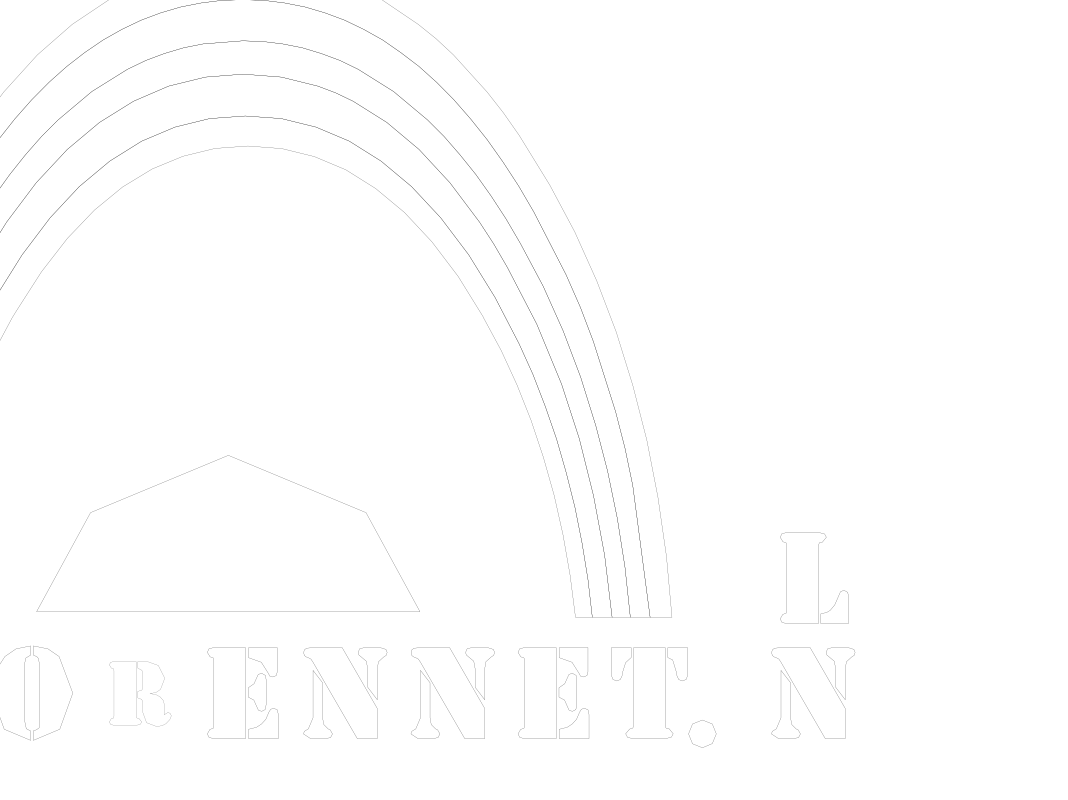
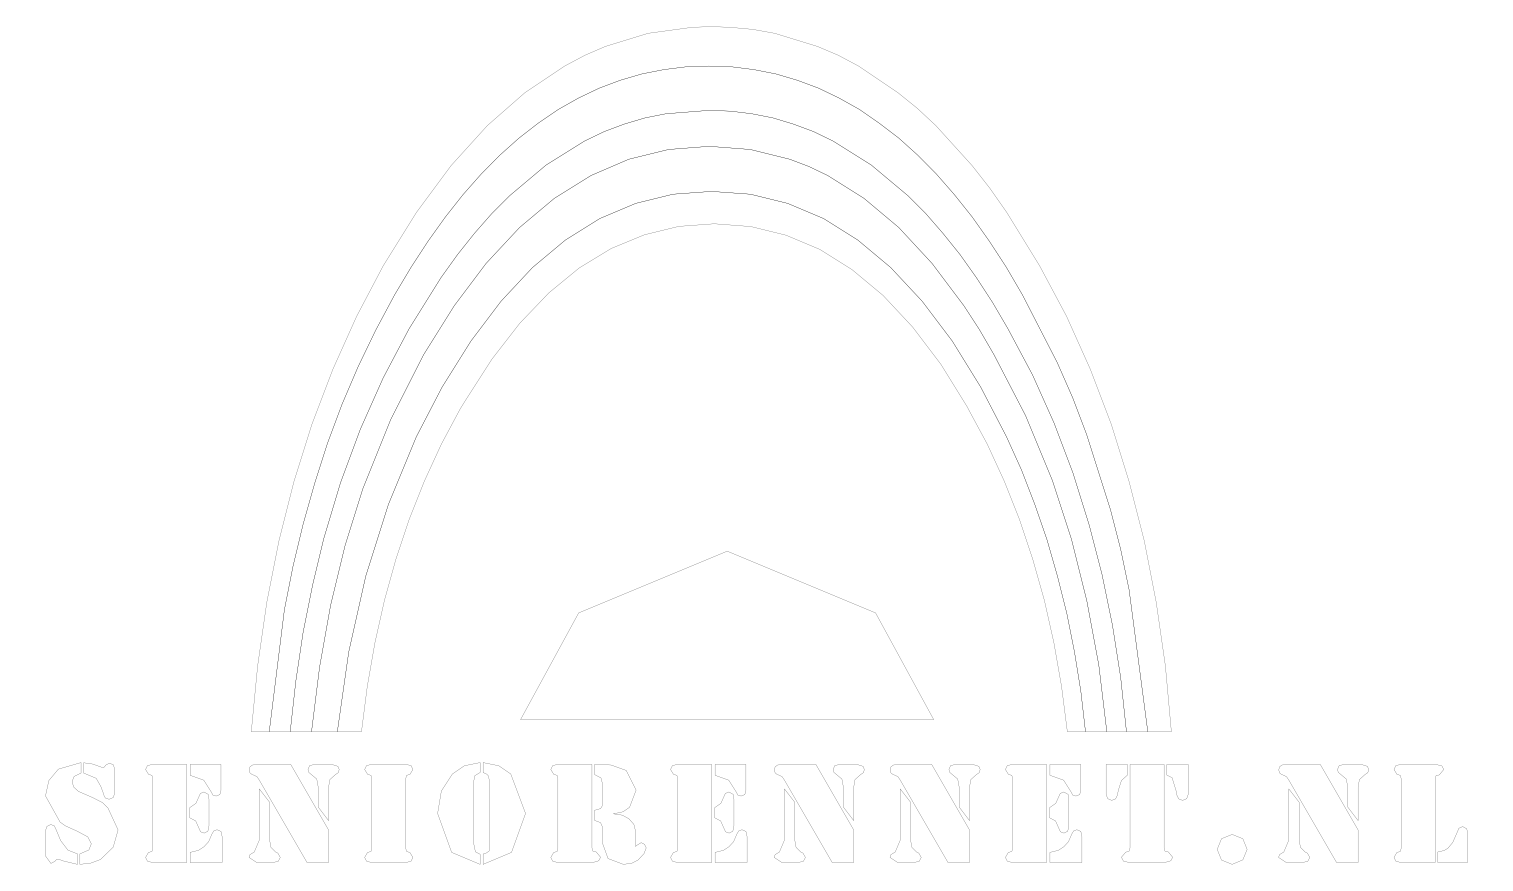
part: (201, 466) -> (698, 563), moved
part: (814, 578) -> (1430, 813), moved
part: (139, 694) -> (597, 814), size x1.43
part: (714, 736) -> (1245, 852), moved

